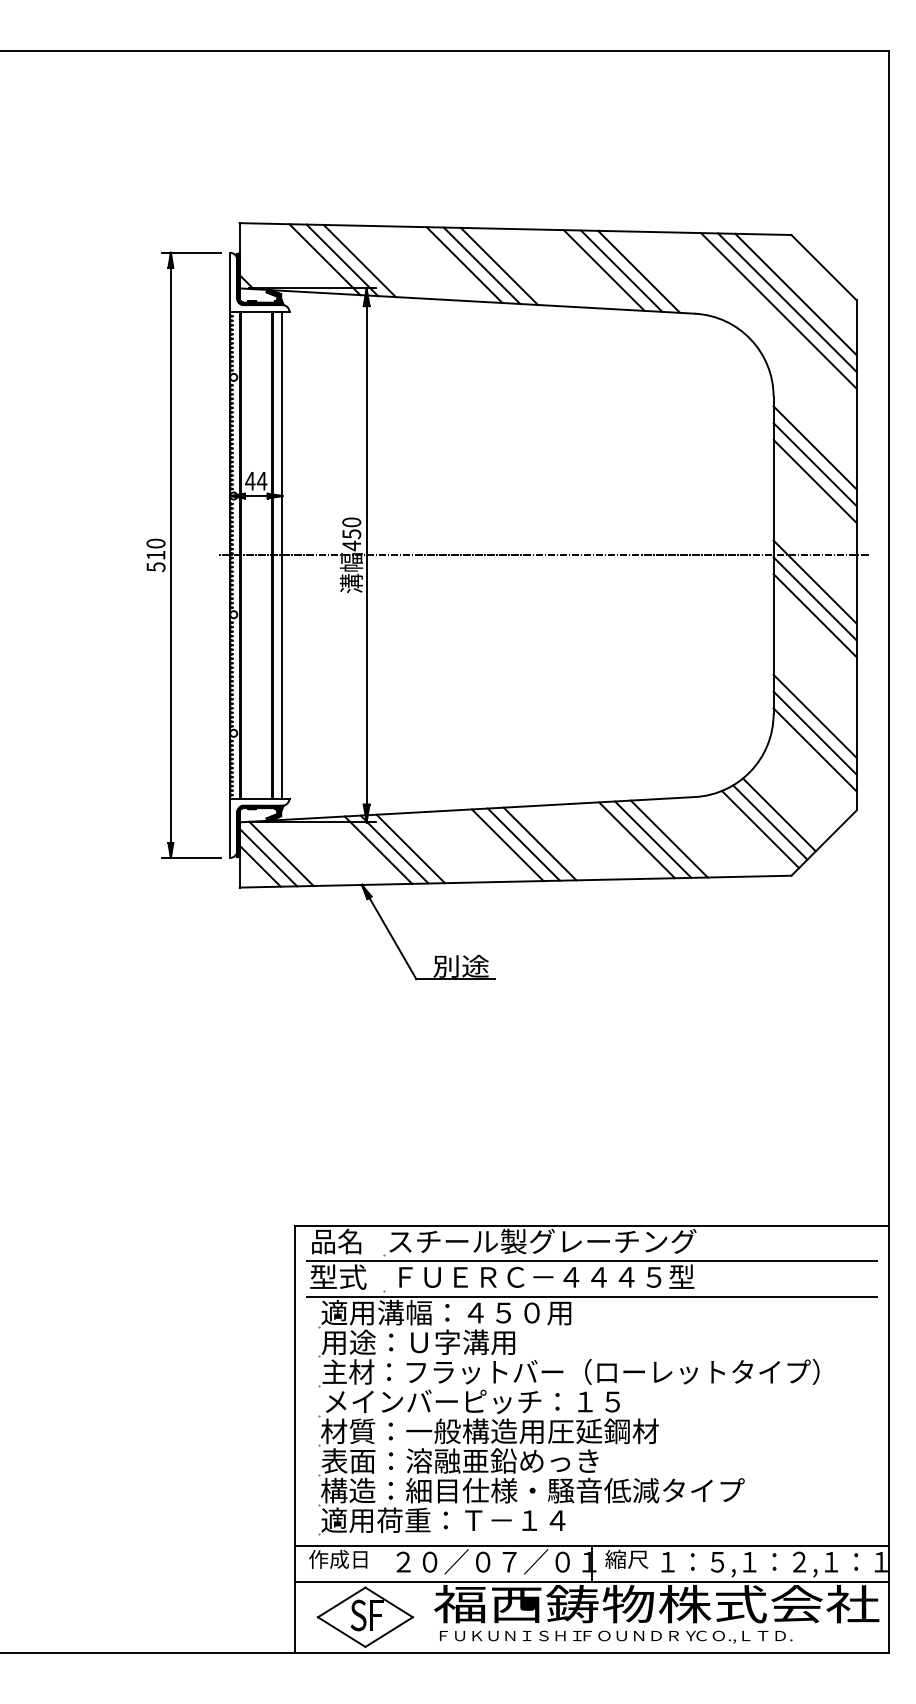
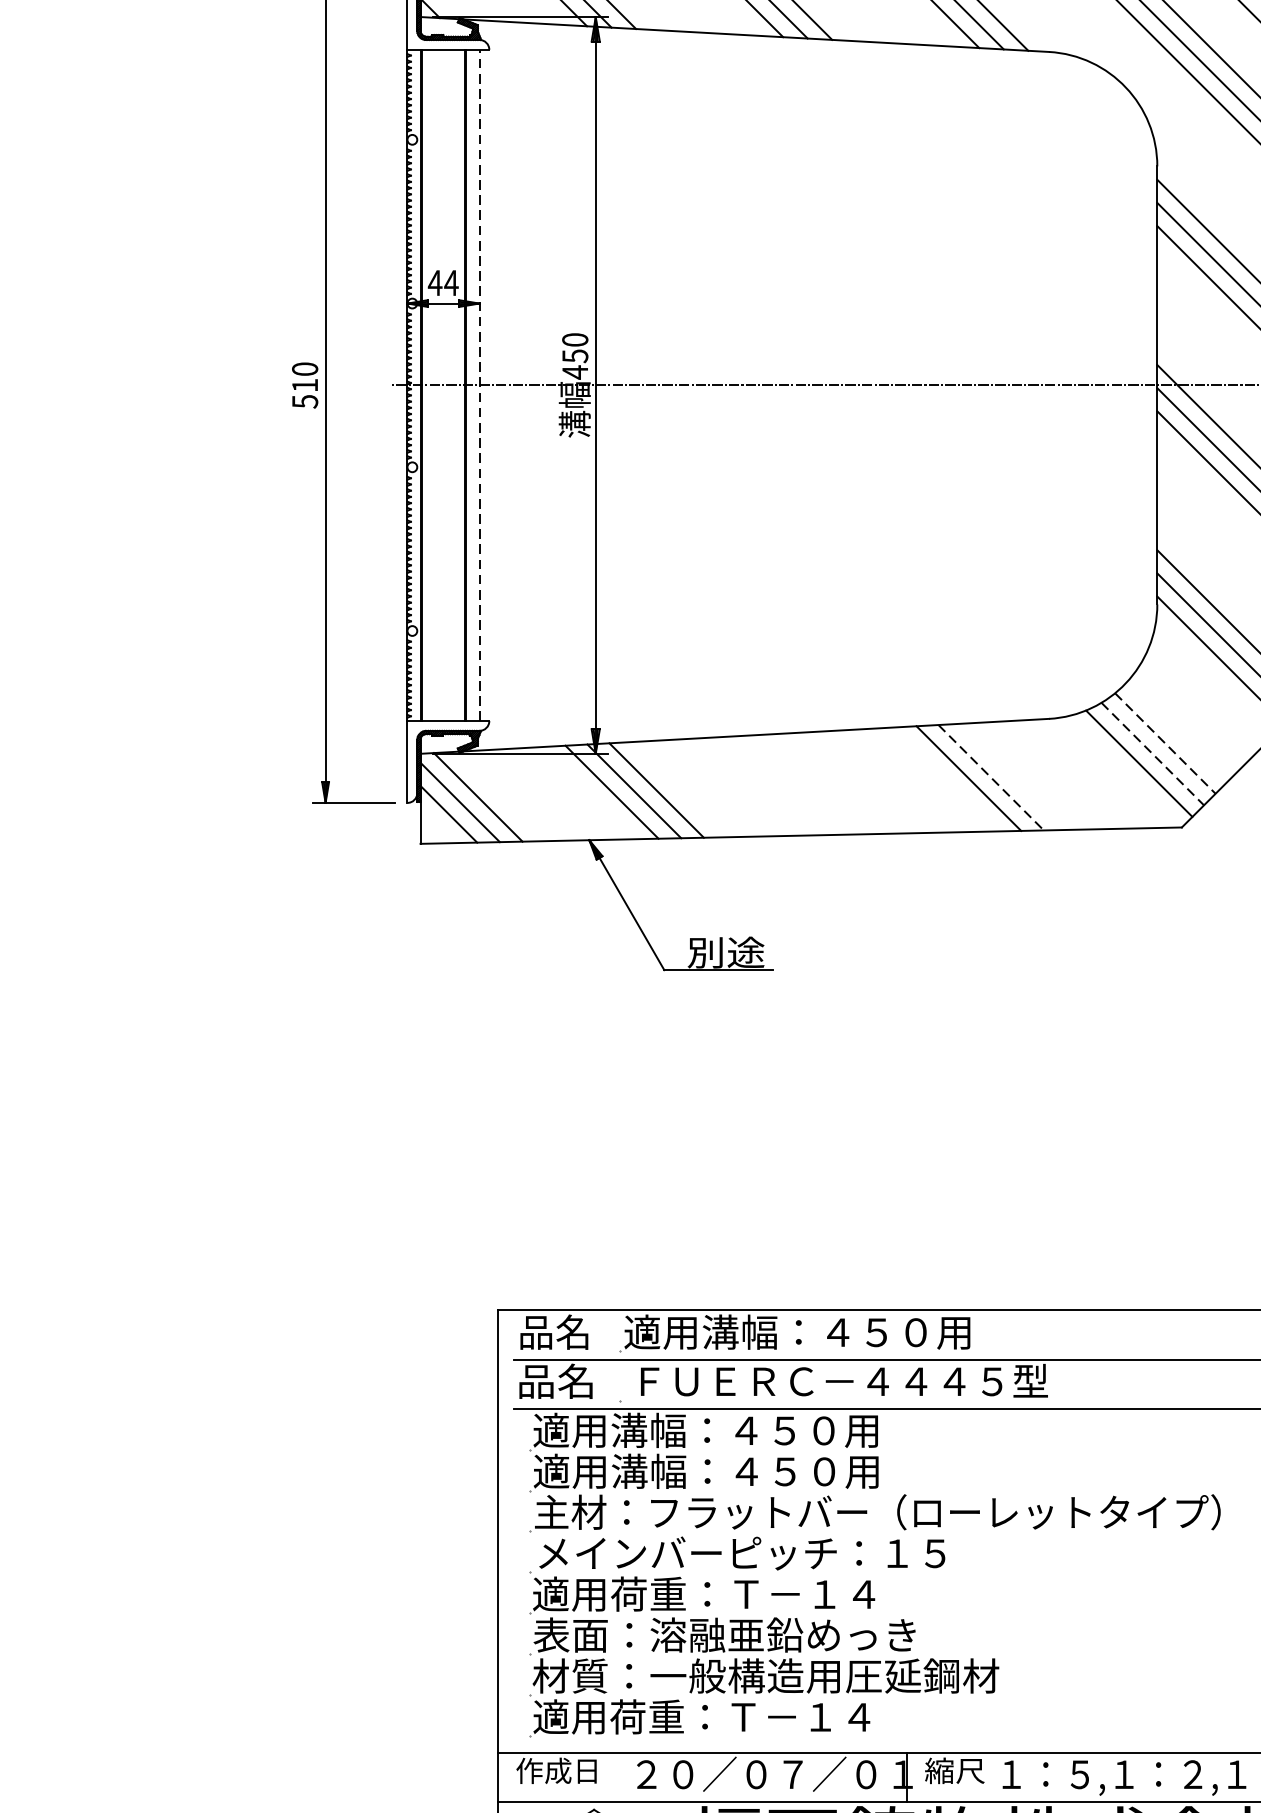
line: (282, 554) -> (479, 384), solid -> dashed
line: (779, 815) -> (1165, 744), solid -> dashed
line: (770, 822) -> (1153, 754), solid -> dashed
line: (668, 838) -> (1012, 776), removed
line: (653, 840) -> (991, 778), solid -> dashed
line: (539, 843) -> (834, 783), removed
line: (523, 844) -> (812, 784), removed
line: (507, 845) -> (790, 785), removed
text: (541, 1241) -> (837, 1332), スチール製グレーチング -> 適用溝幅：４５０用
text: (338, 1276) -> (556, 1380), 型式 -> 品名
text: (446, 1342) -> (705, 1471), 用途：Ｕ字溝用 -> 適用溝幅：４５０用
text: (489, 1431) -> (765, 1594), 材質：一般構造用圧延鋼材 -> 適用荷重：Ｔ－１４
text: (532, 1490) -> (824, 1675), 構造：細目仕様・騒音低減タイプ -> 材質：一般構造用圧延鋼材

